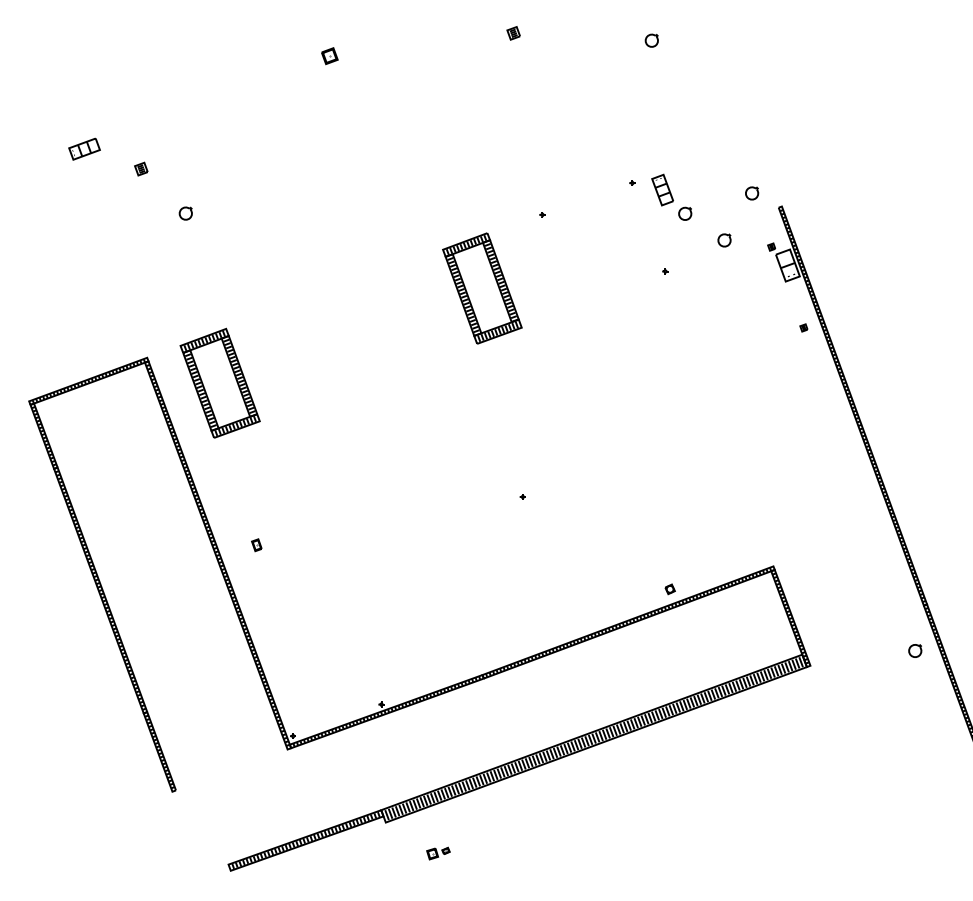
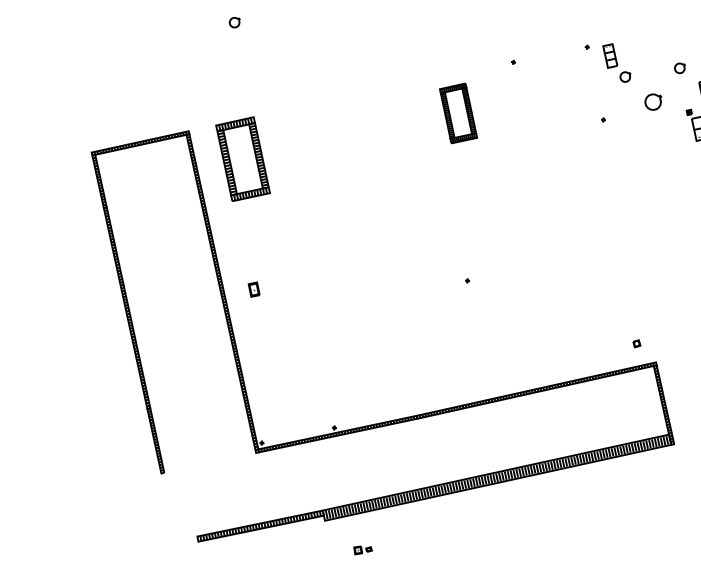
part: (724, 240) -> (653, 102), size x1.6
part: (482, 288) -> (458, 113), size x0.7
part: (256, 545) -> (253, 289), size x1.6
part: (669, 589) -> (636, 343), moved

